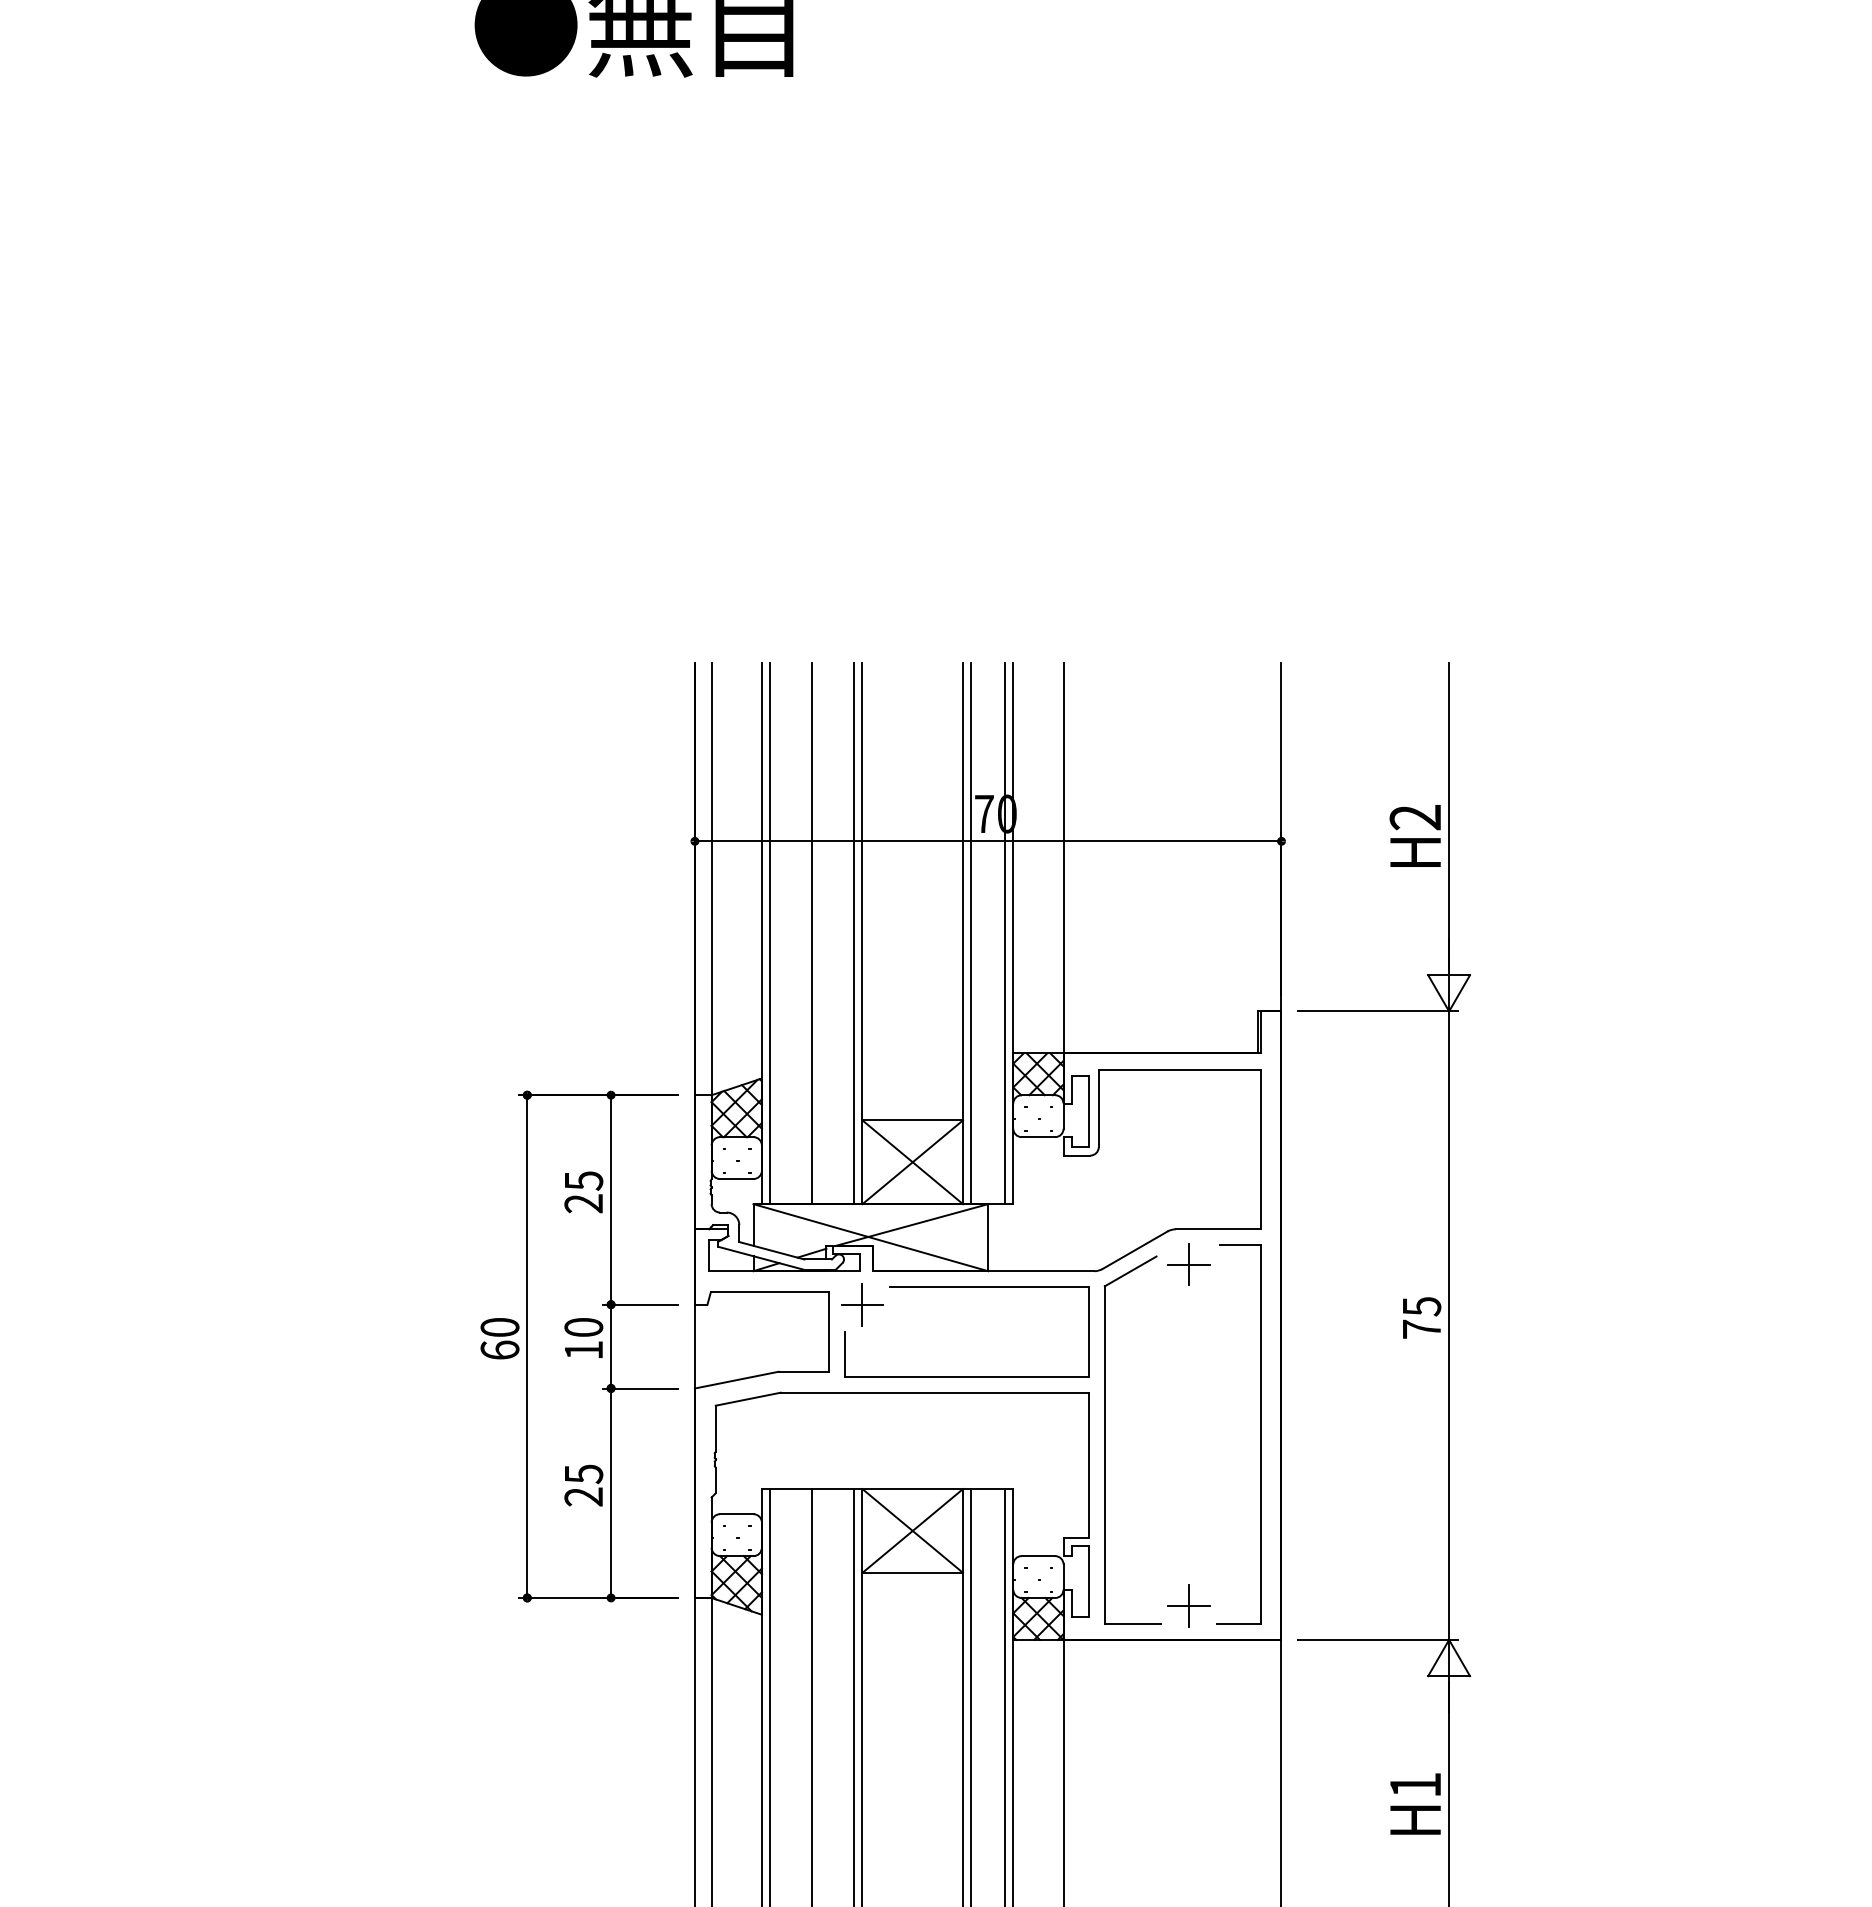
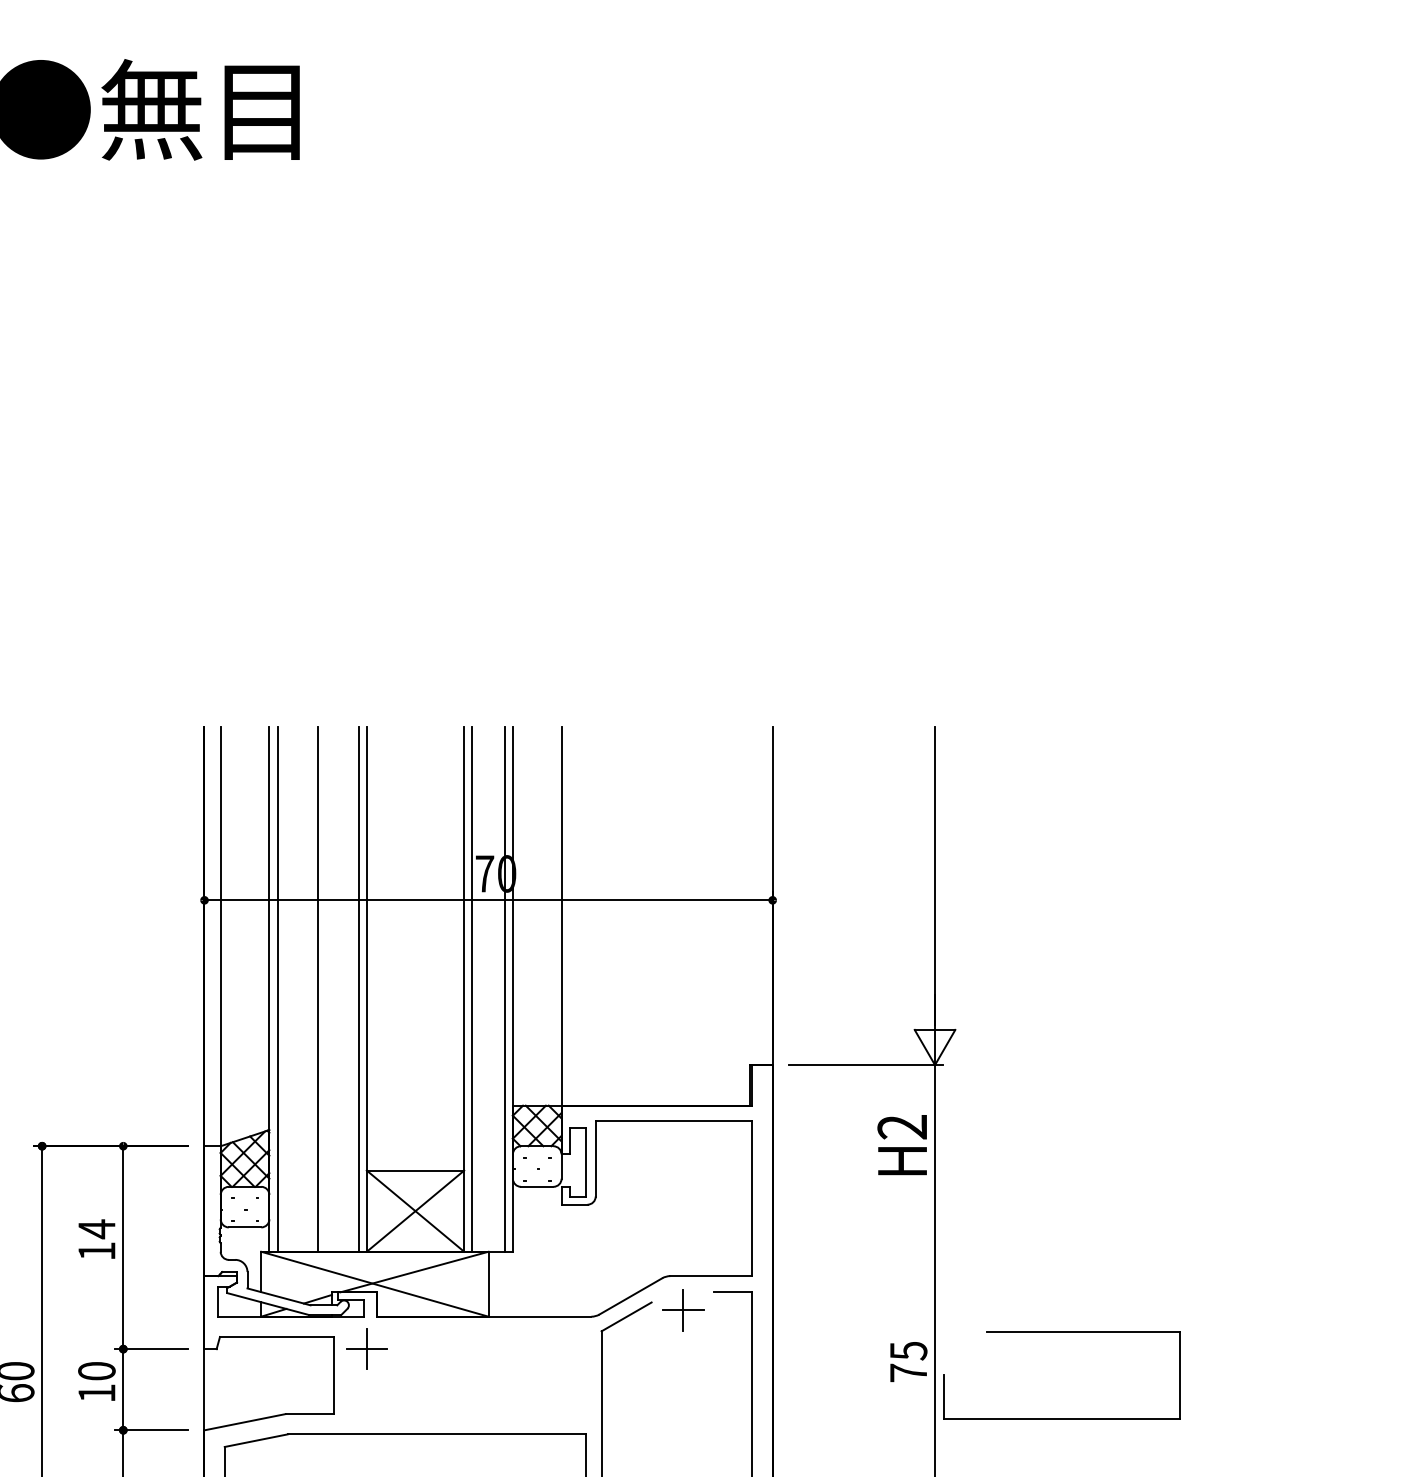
text: (1414, 835) -> (901, 1144), moved
text: (583, 1191) -> (96, 1239), 25 -> 14
part: (966, 1287) -> (1061, 1332), moved

